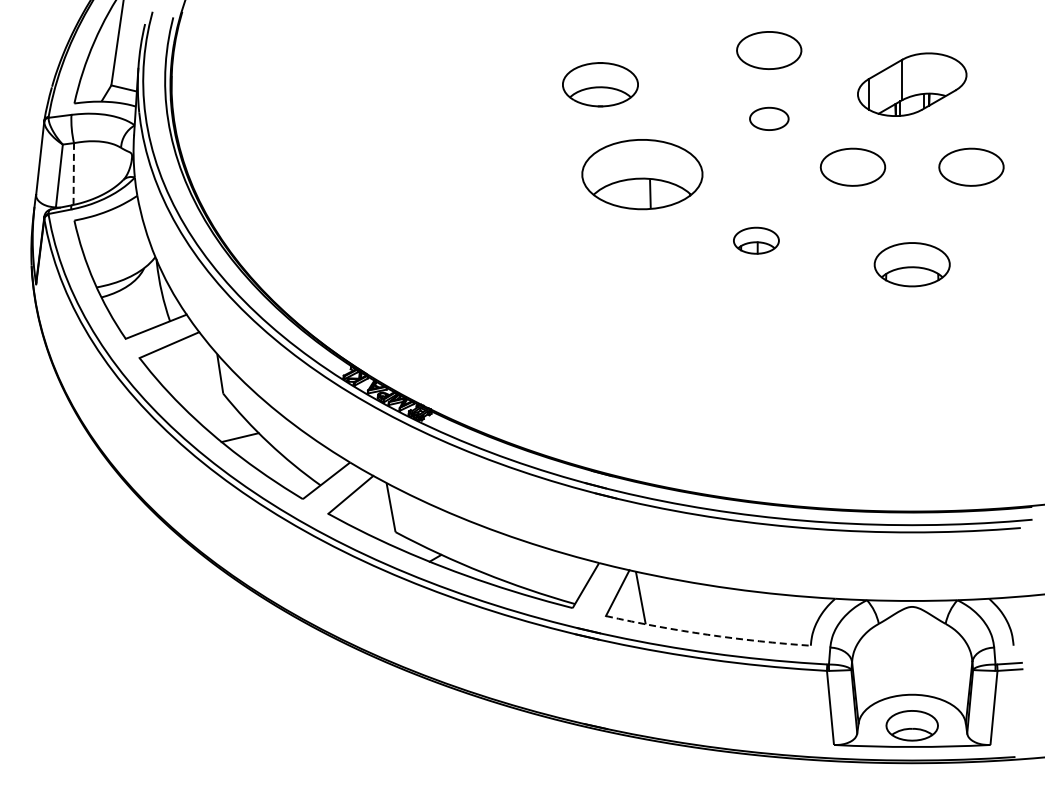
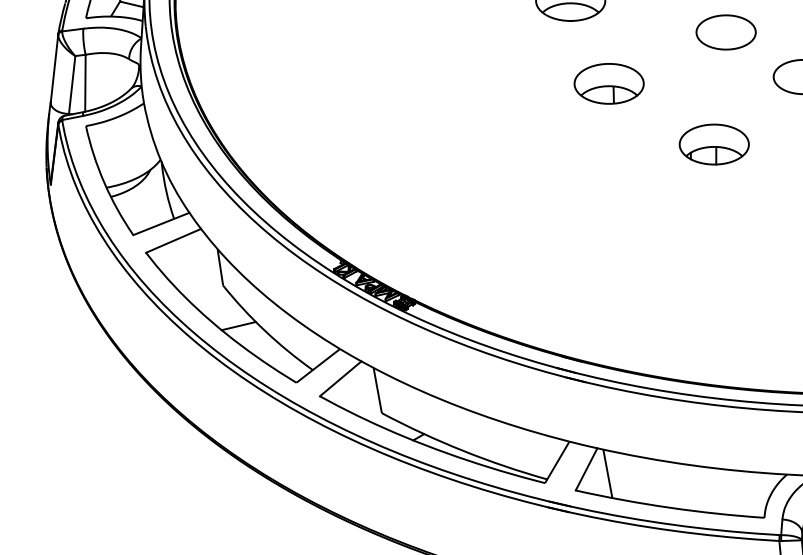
part: (769, 118) -> (726, 32), size x1.67
line: (73, 174) -> (85, 83), dashed -> solid
part: (641, 174) -> (608, 83), size x0.62
part: (756, 240) -> (714, 144), size x1.67
arc: (707, 634) -> (669, 507), dashed -> solid

